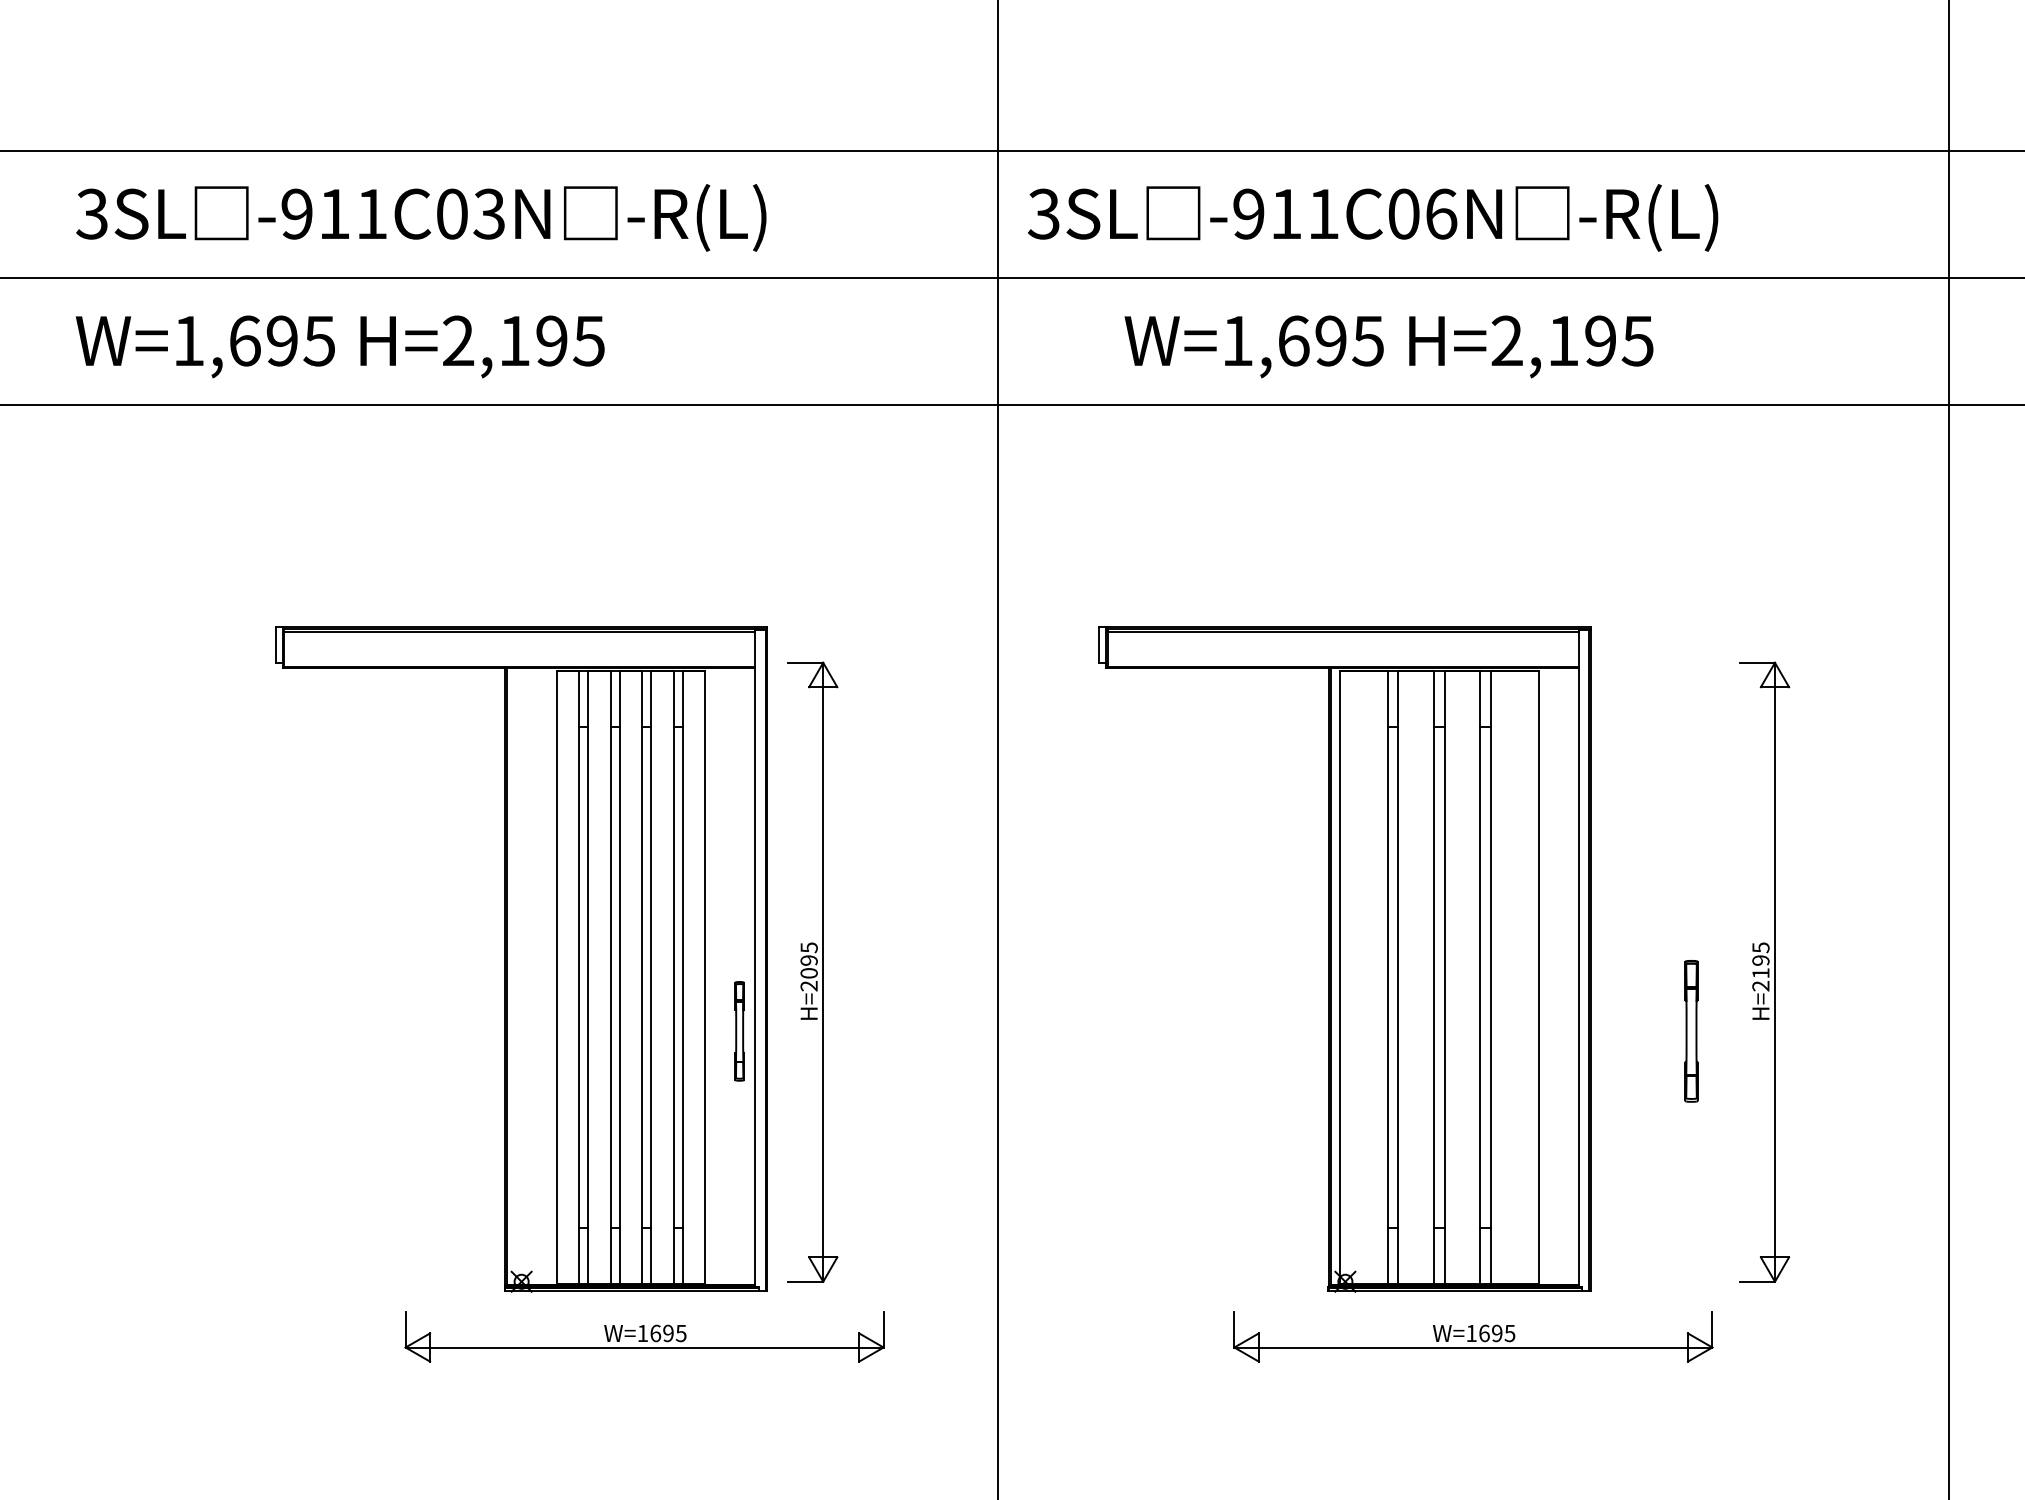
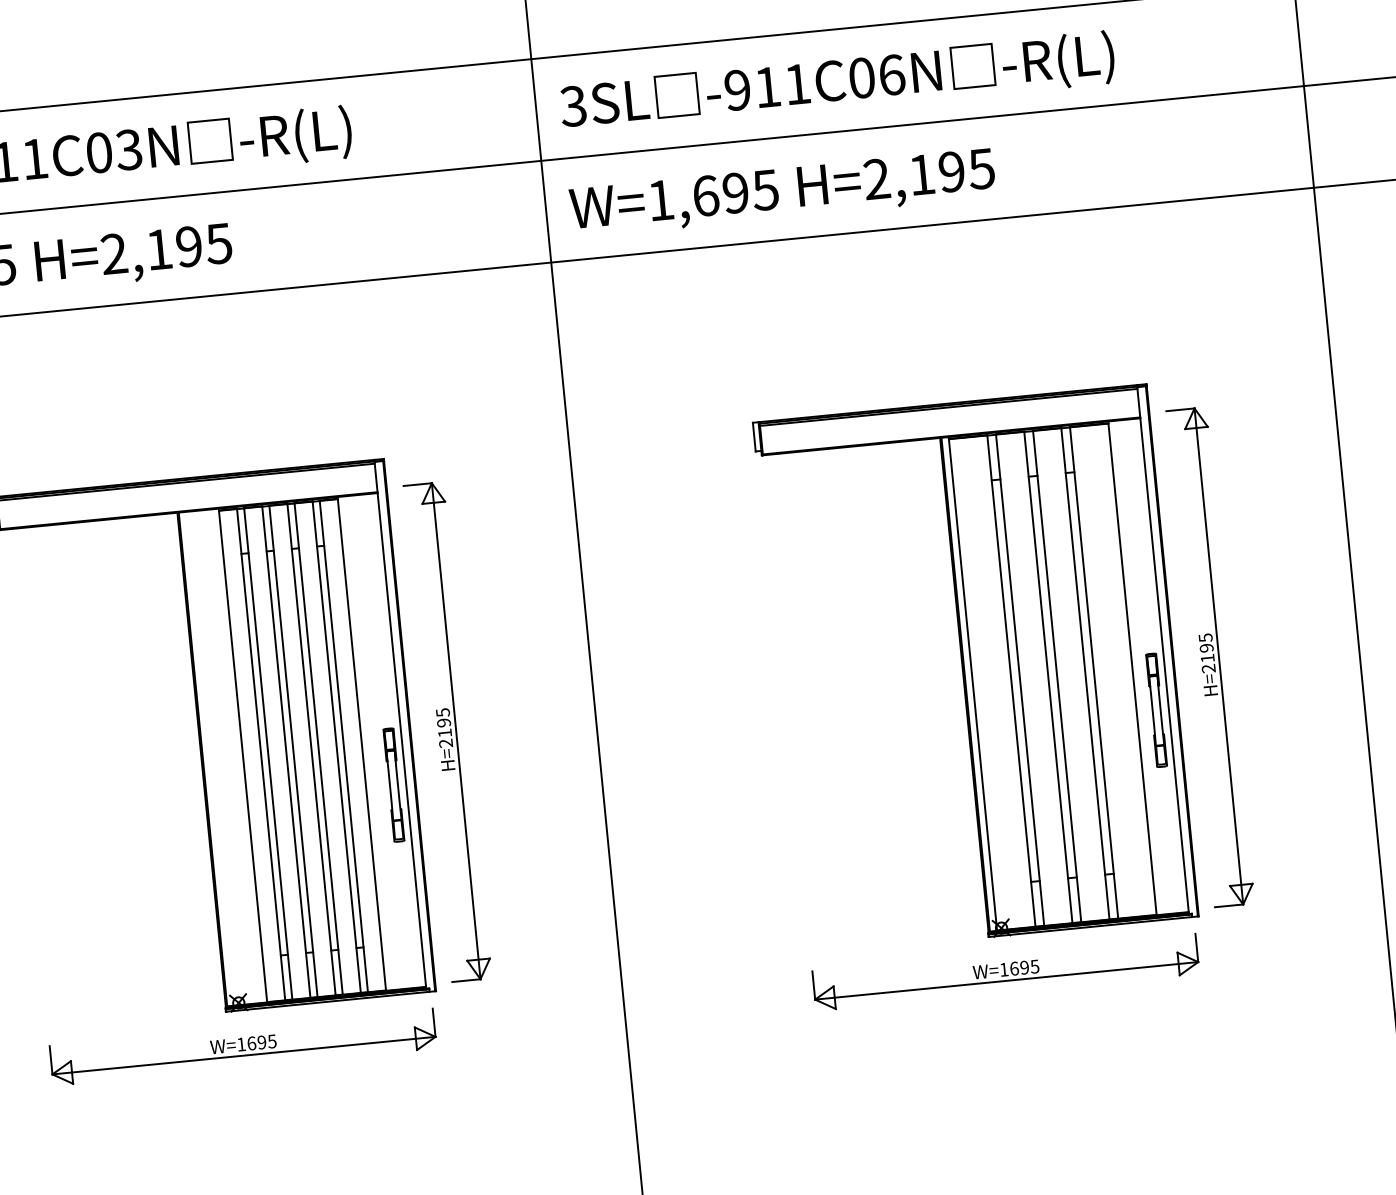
text: (1388, 346) -> (782, 192), moved
part: (1344, 959) -> (975, 669), moved
text: (808, 973) -> (444, 733), H=2095 -> H=2195
part: (739, 1031) -> (393, 785), size x1.43
part: (644, 1336) -> (243, 1046), moved

